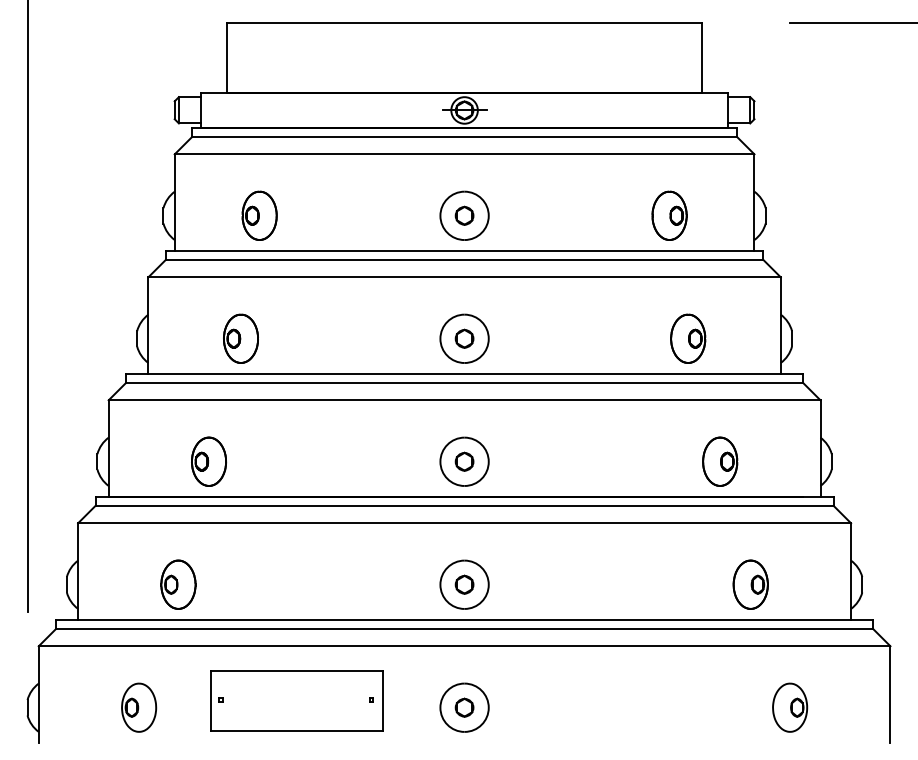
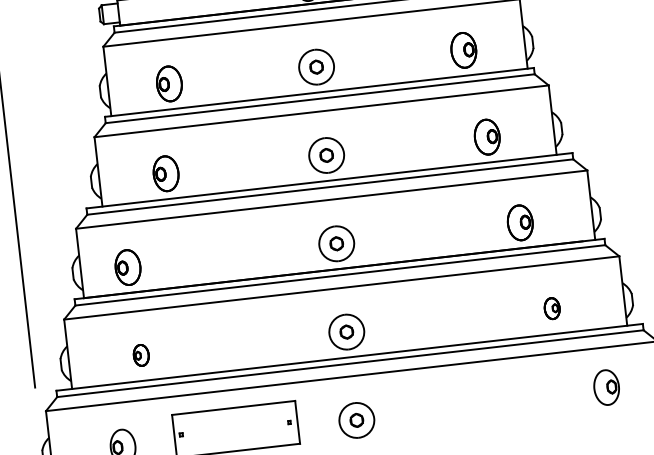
part: (208, 461) -> (127, 267), moved
part: (178, 584) -> (141, 355), size x0.6
part: (750, 584) -> (552, 308), size x0.6
part: (790, 707) -> (606, 387), moved

